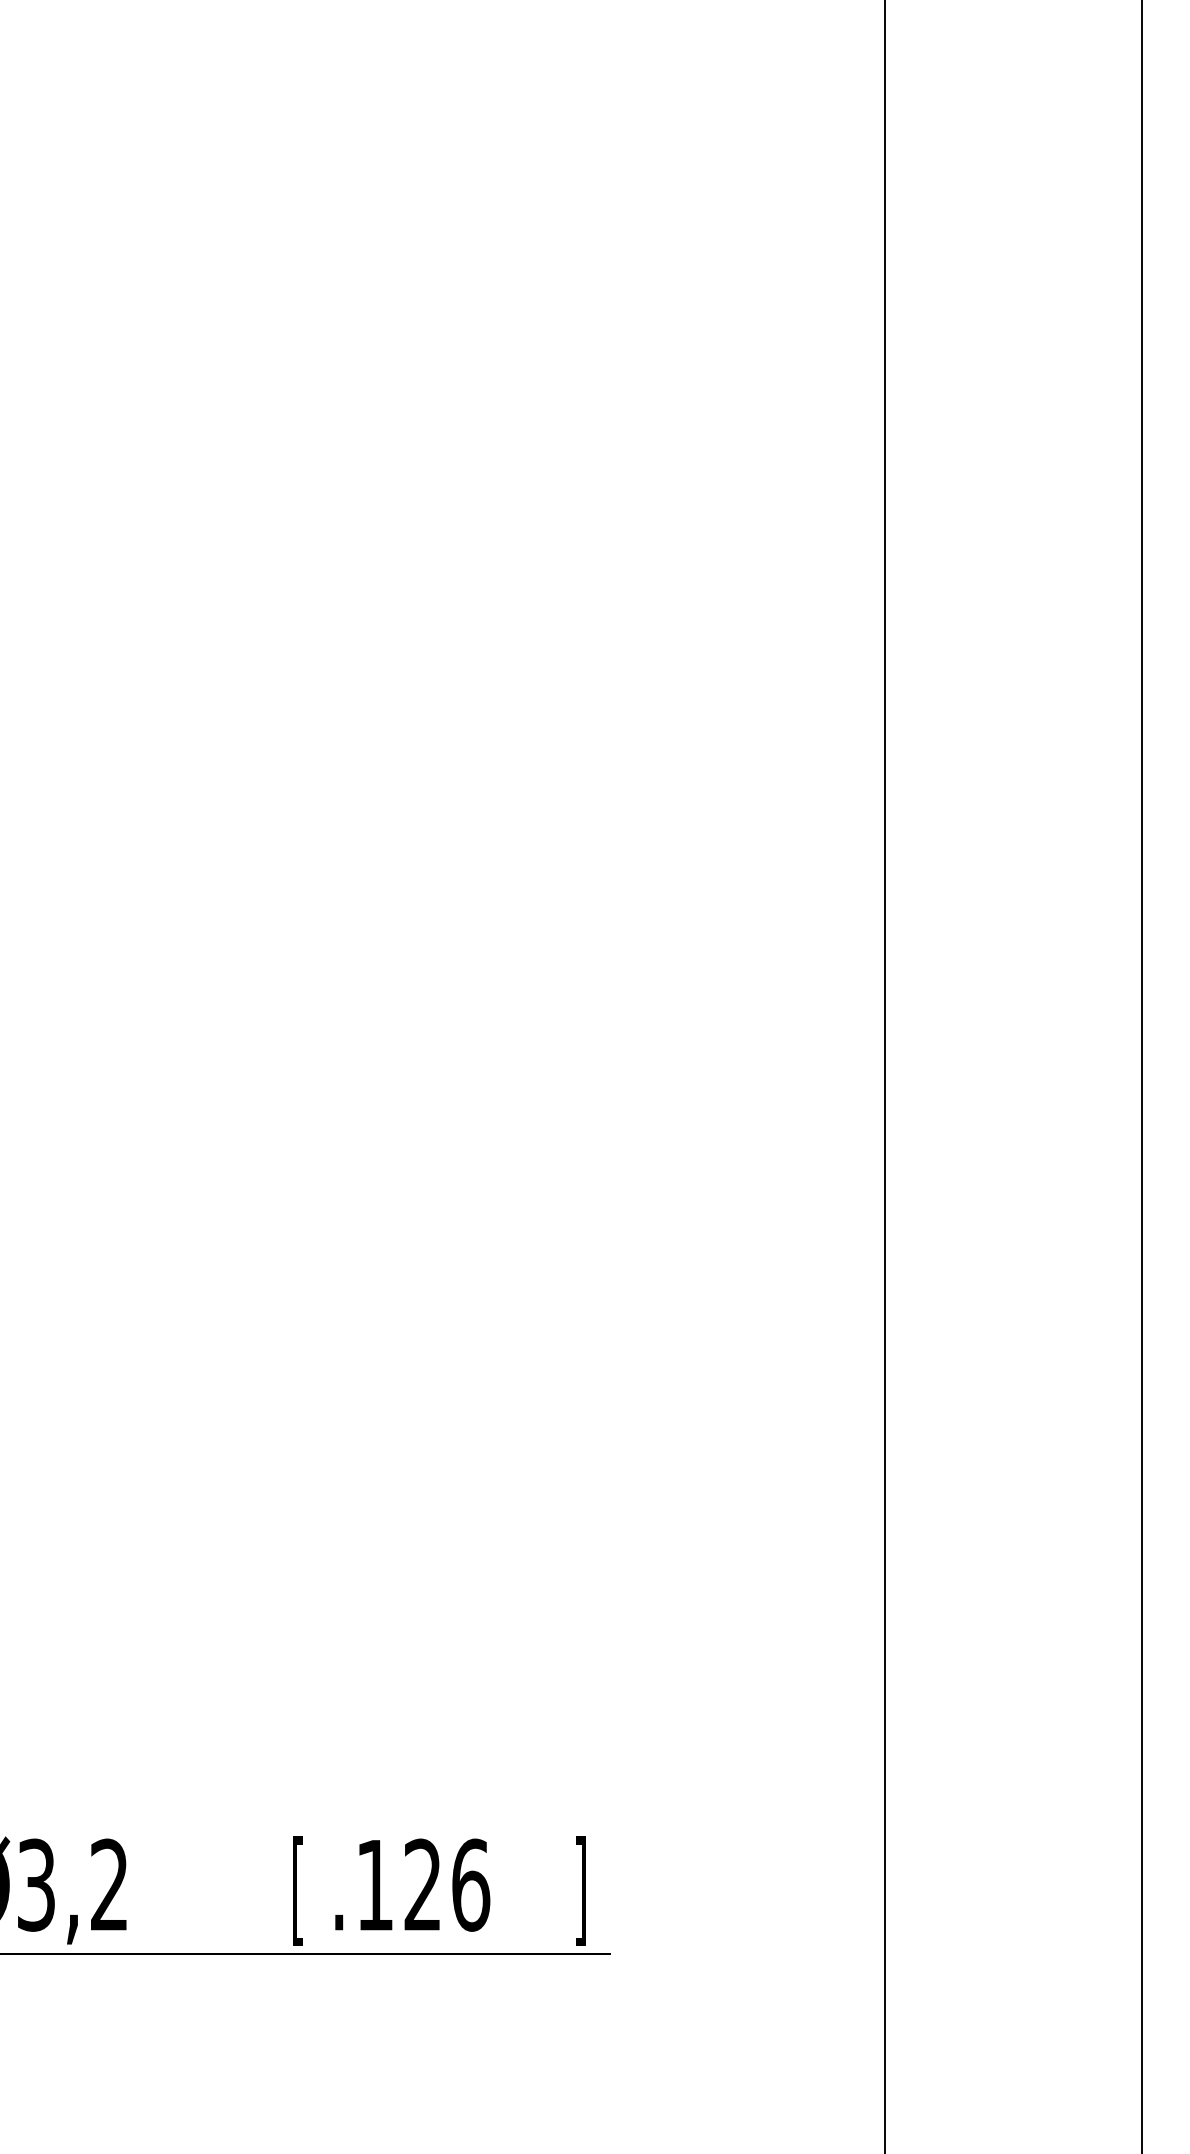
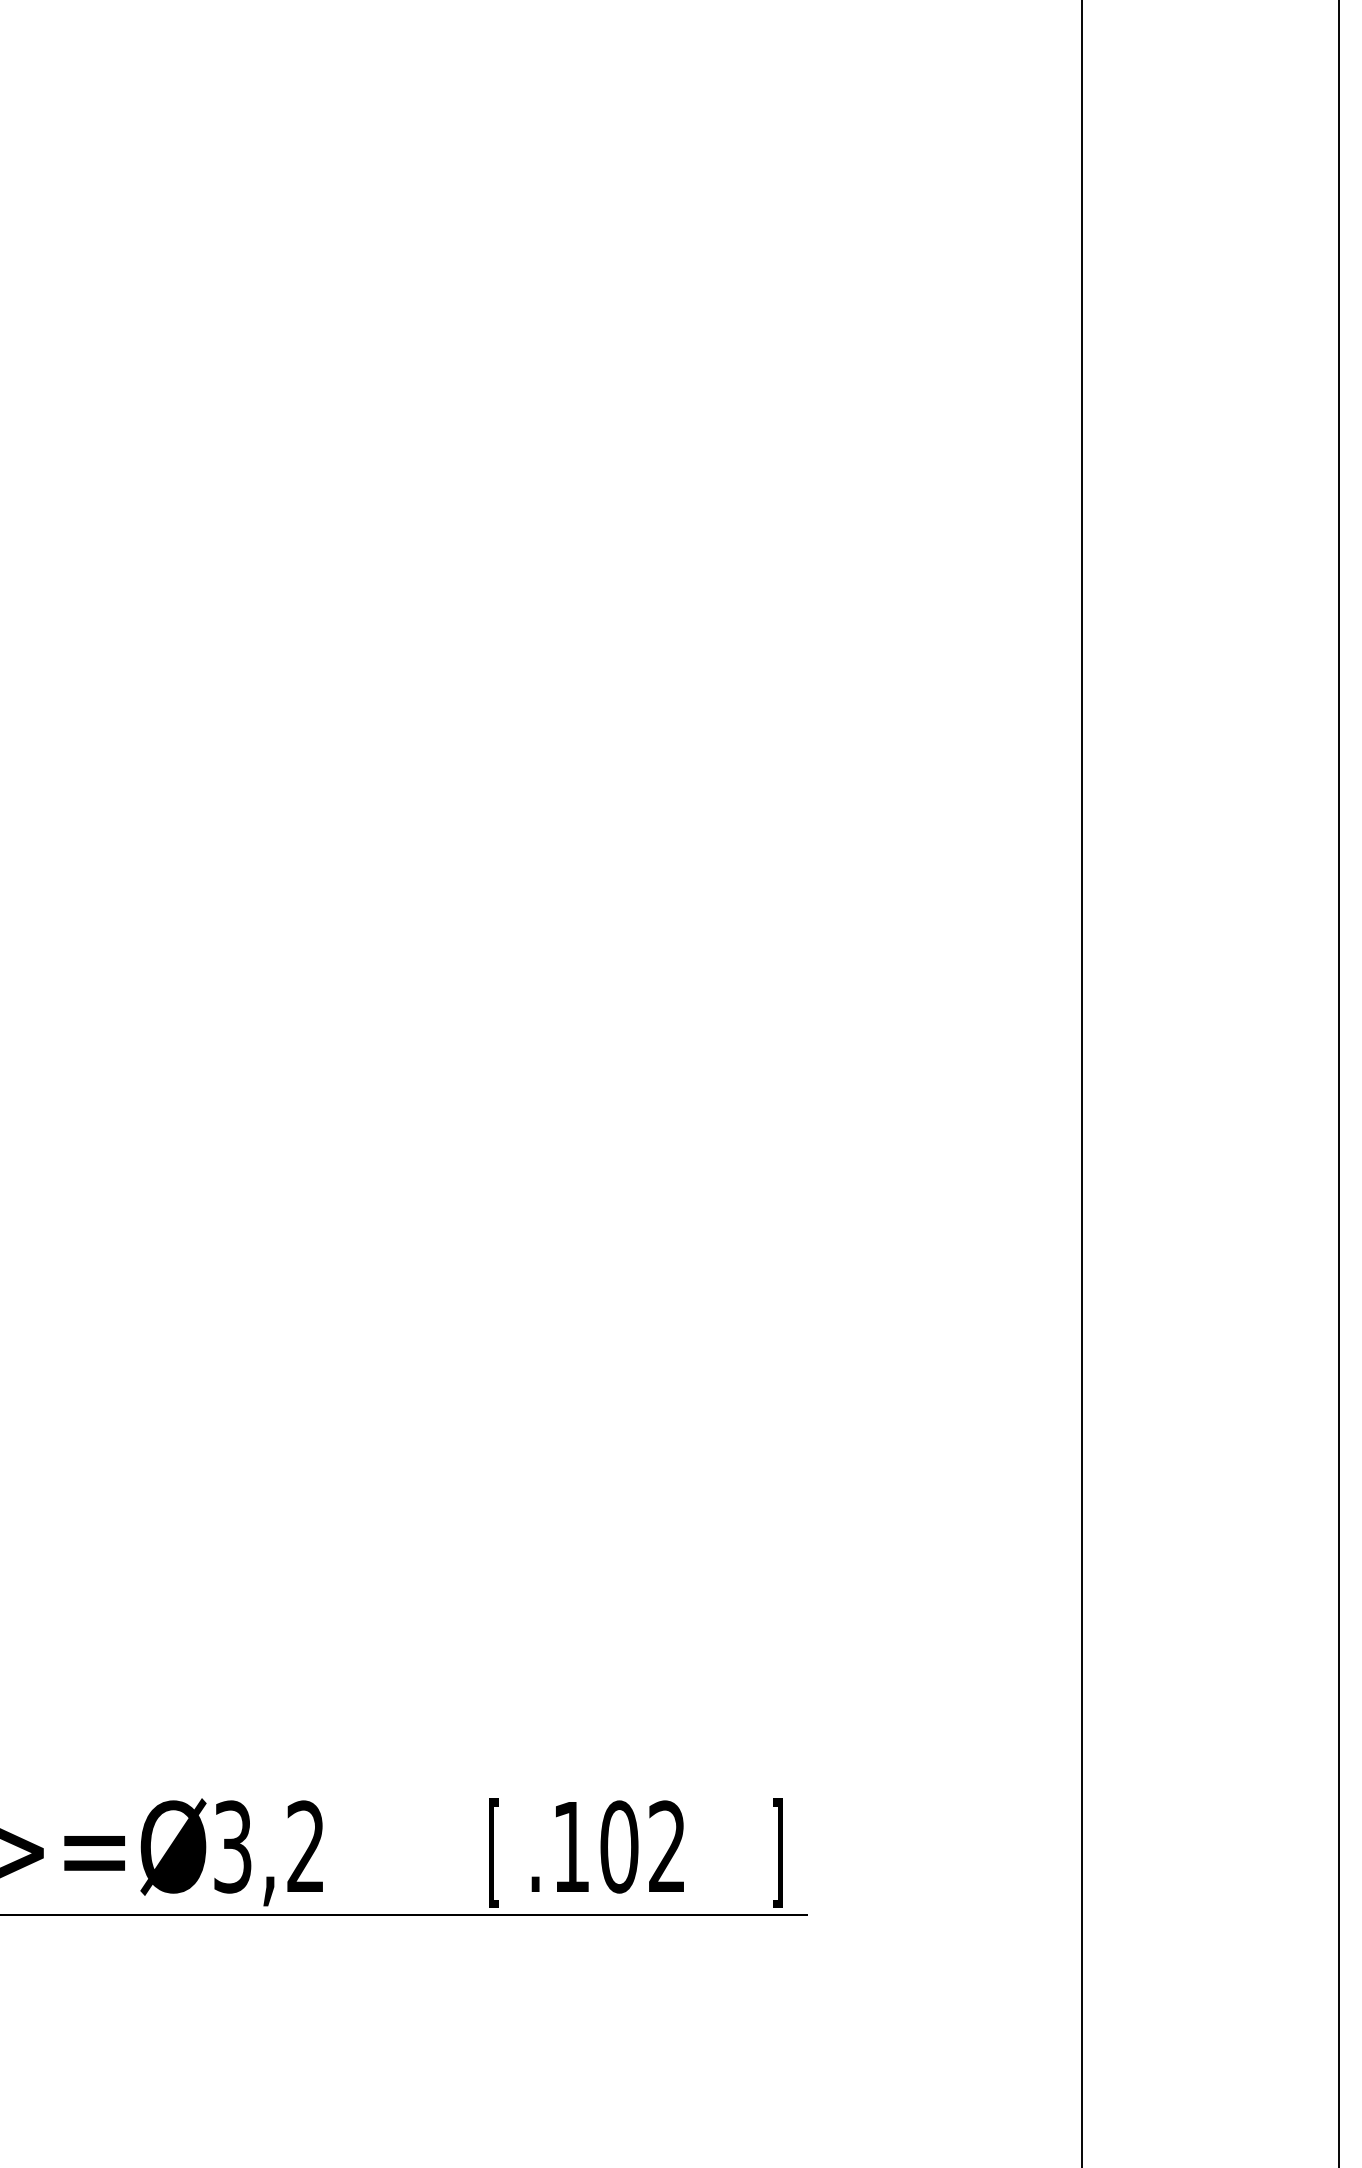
text: (447, 1884) -> (643, 1846), .126 -> .102

